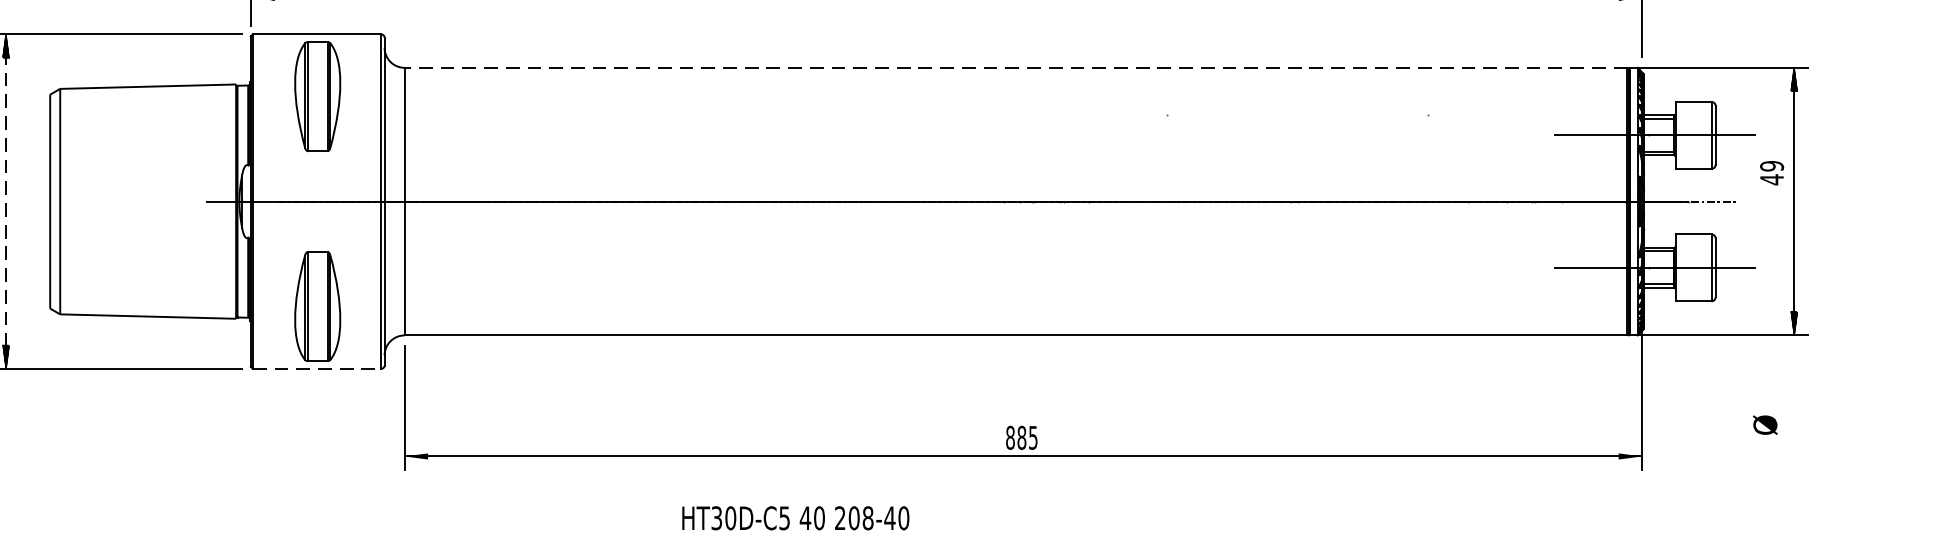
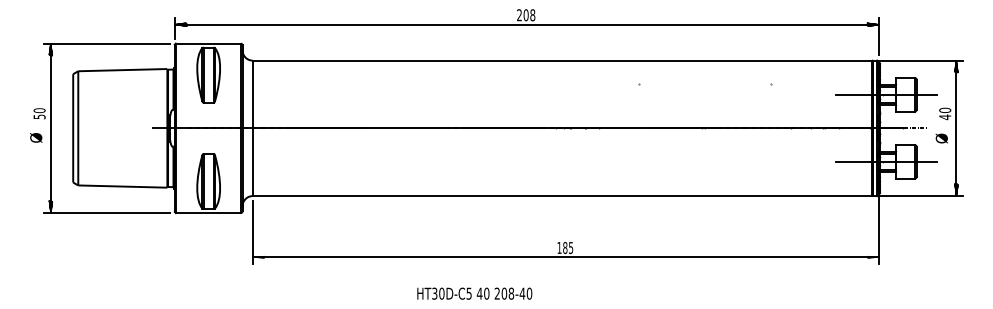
line: (1016, 67) -> (562, 60), dashed -> solid
text: (1772, 166) -> (945, 110), 49 -> 40
line: (5, 201) -> (50, 128), dashed -> solid
line: (317, 369) -> (208, 213), dashed -> solid
text: (1764, 425) -> (941, 138), moved
text: (1010, 436) -> (559, 247), 885 -> 185
text: (795, 517) -> (474, 293), moved

